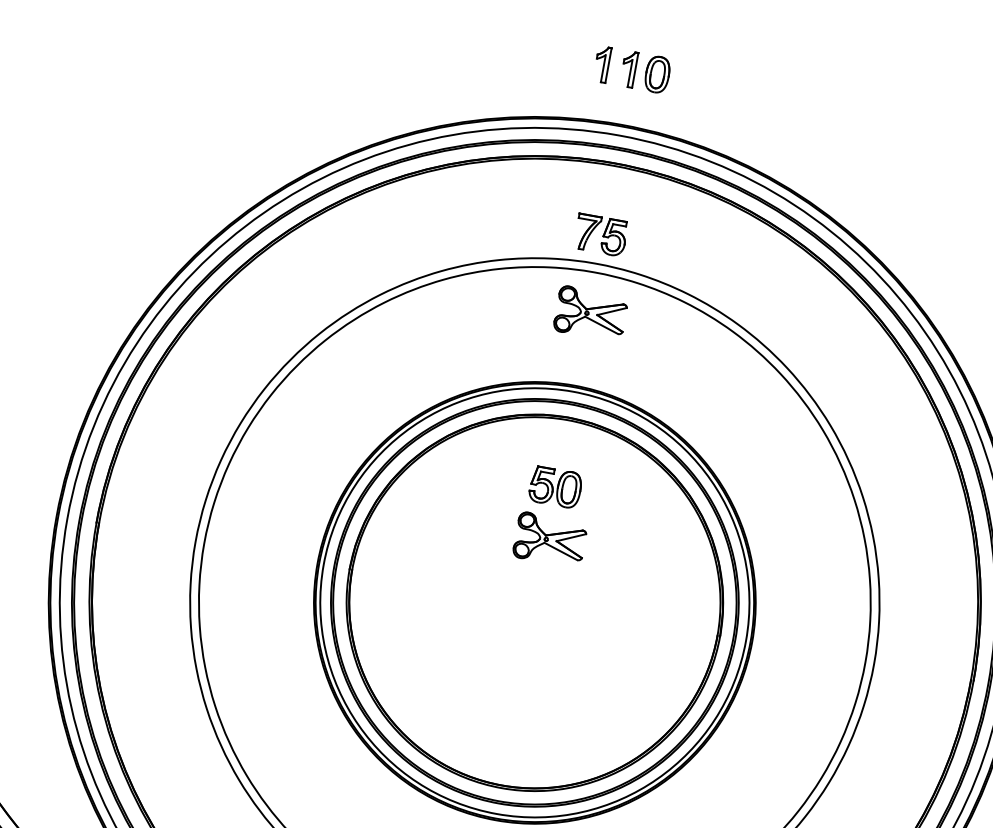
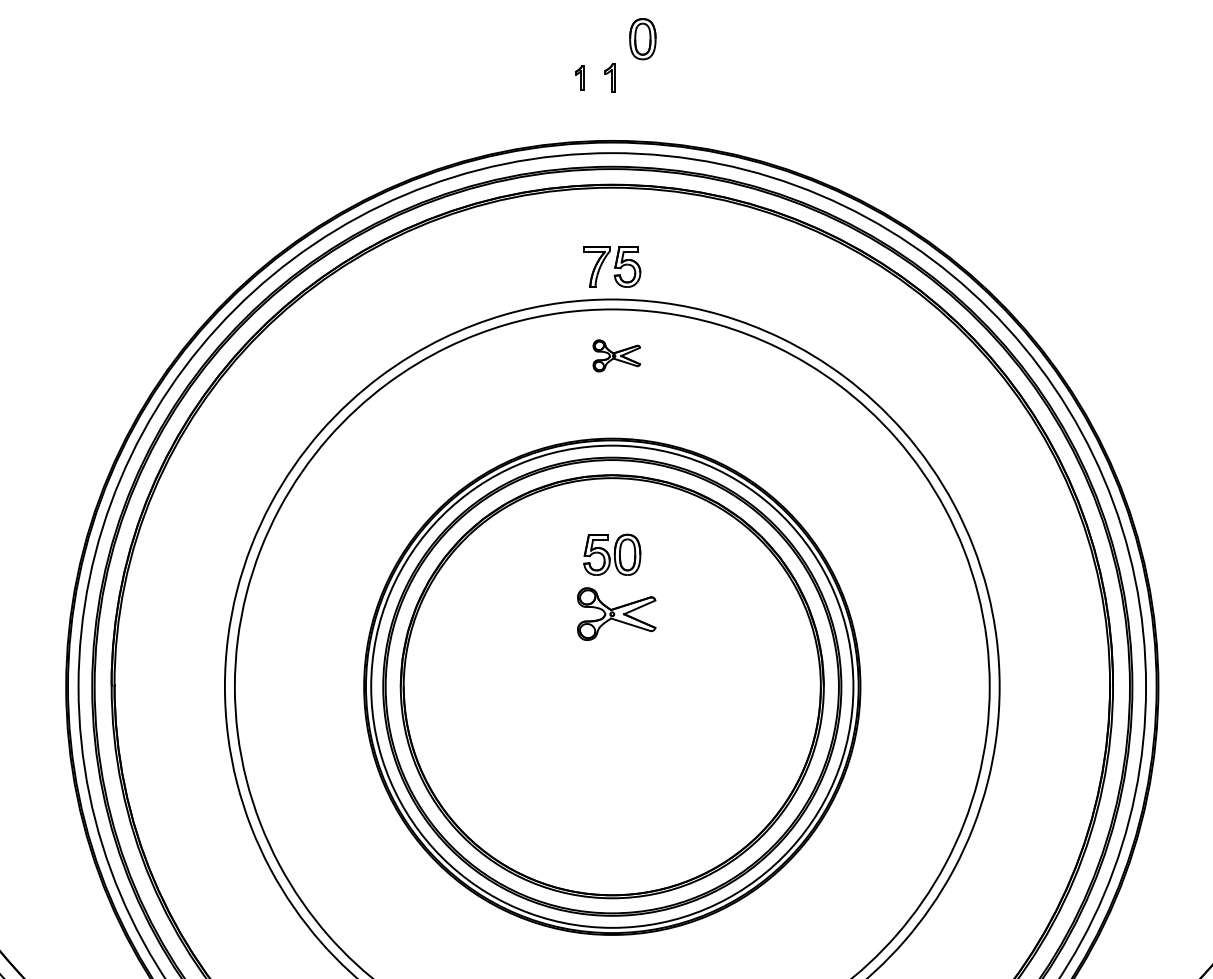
part: (602, 64) -> (579, 77), size x0.6
part: (628, 68) -> (609, 77), size x0.7
part: (657, 74) -> (642, 39), moved
part: (590, 313) -> (616, 355), size x0.6

